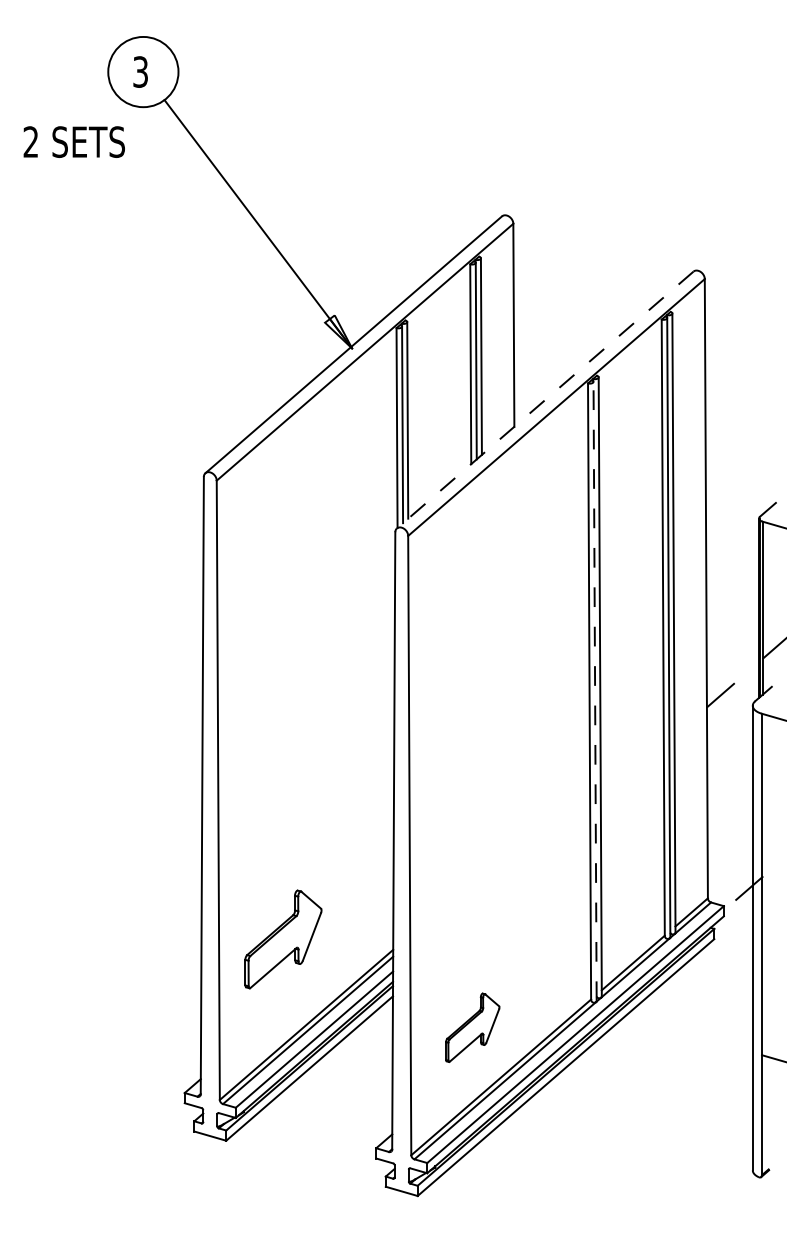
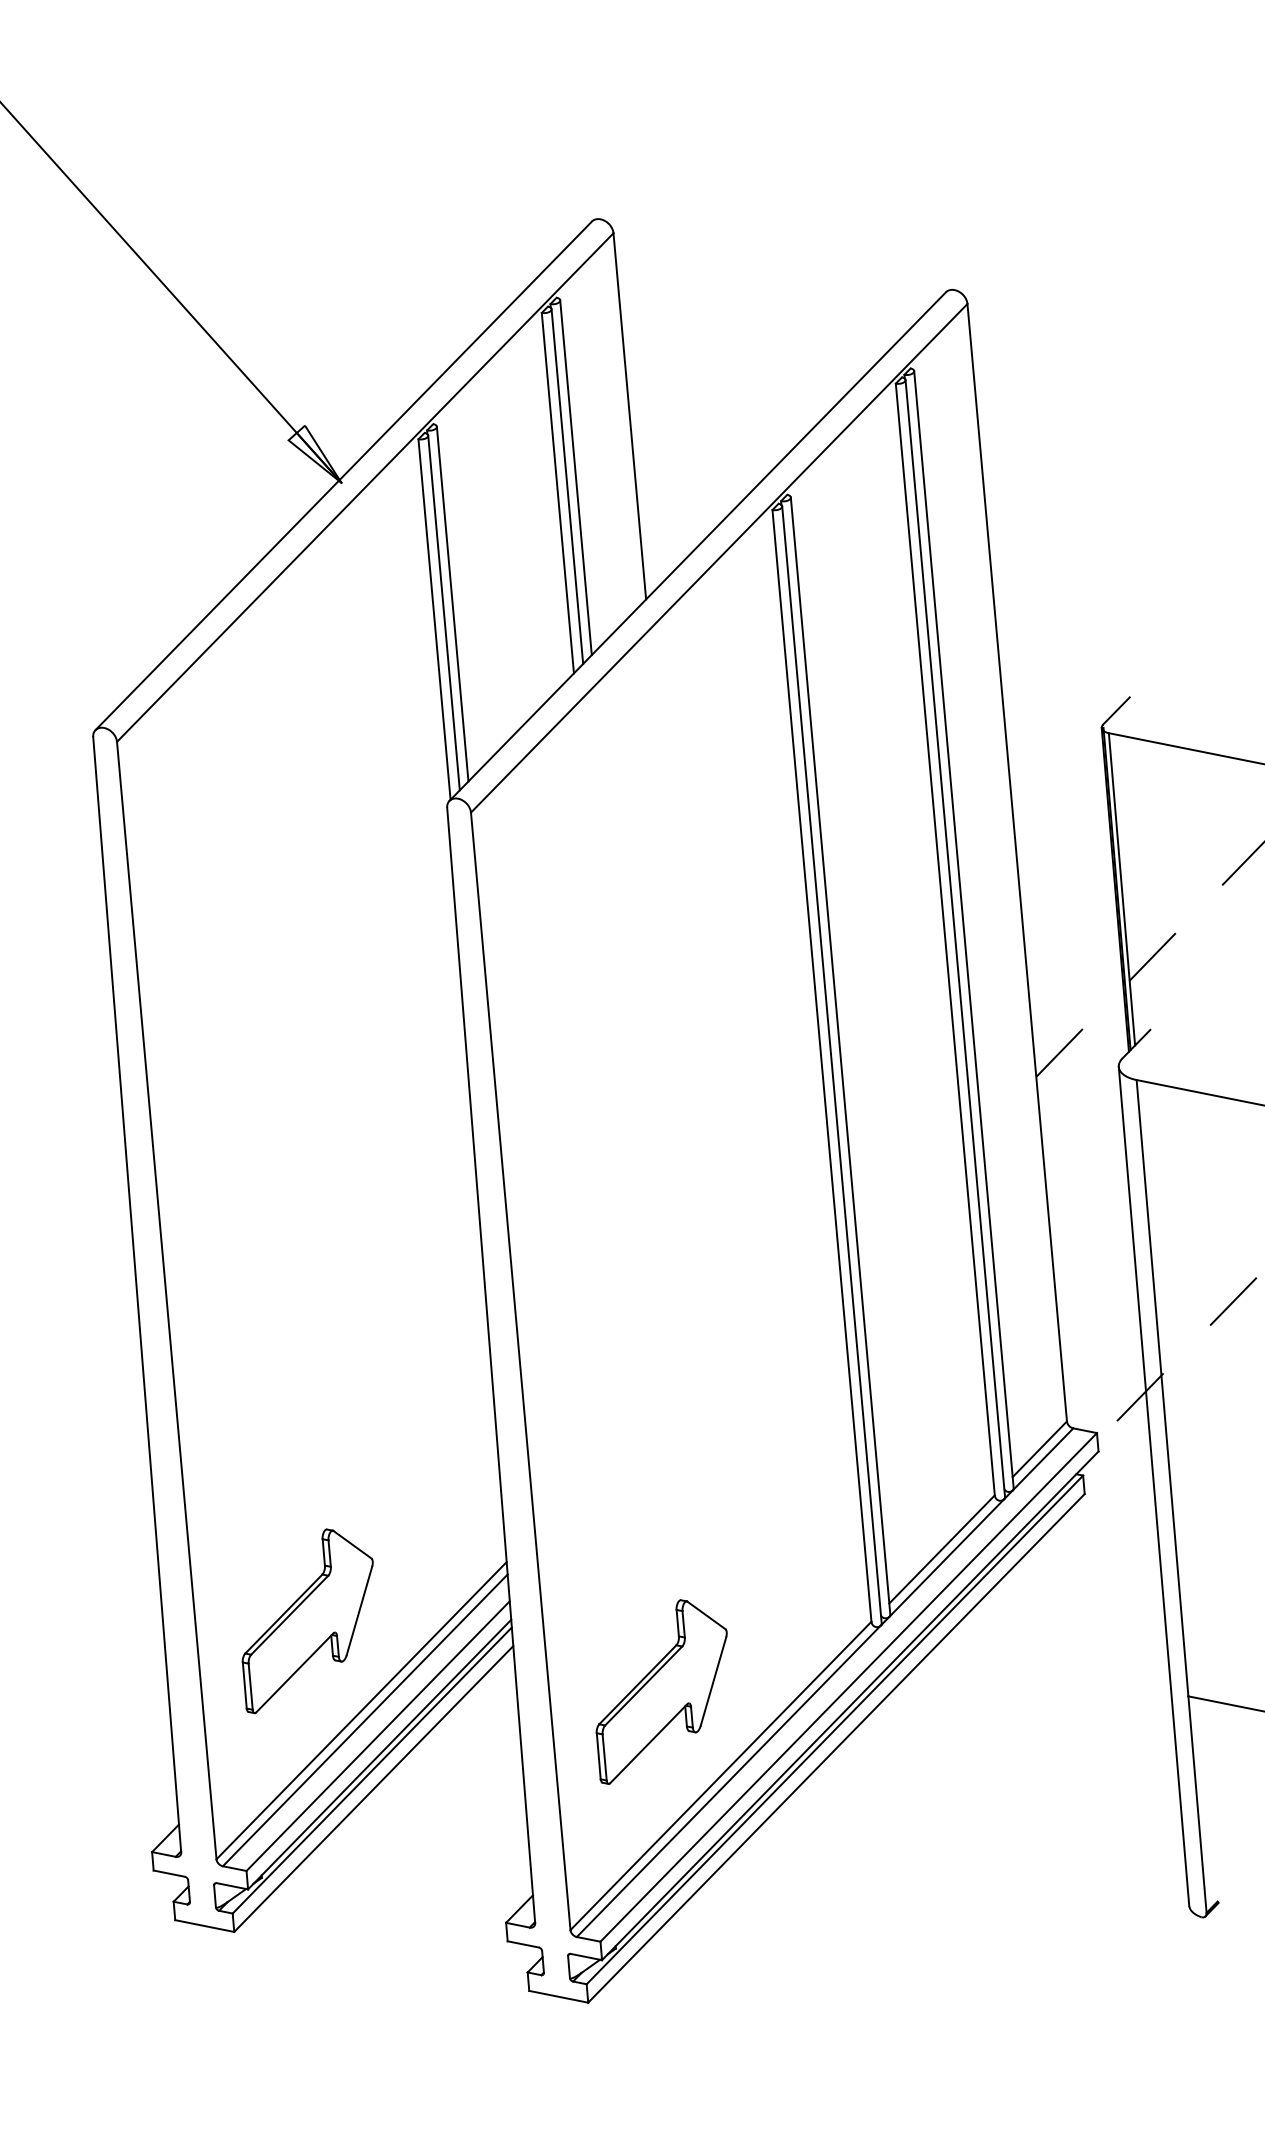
line: (544, 400) -> (696, 547), dashed -> solid
line: (595, 691) -> (832, 1065), dashed -> solid
part: (283, 939) -> (308, 1619), moved
part: (472, 1027) -> (661, 1690), size x1.43

